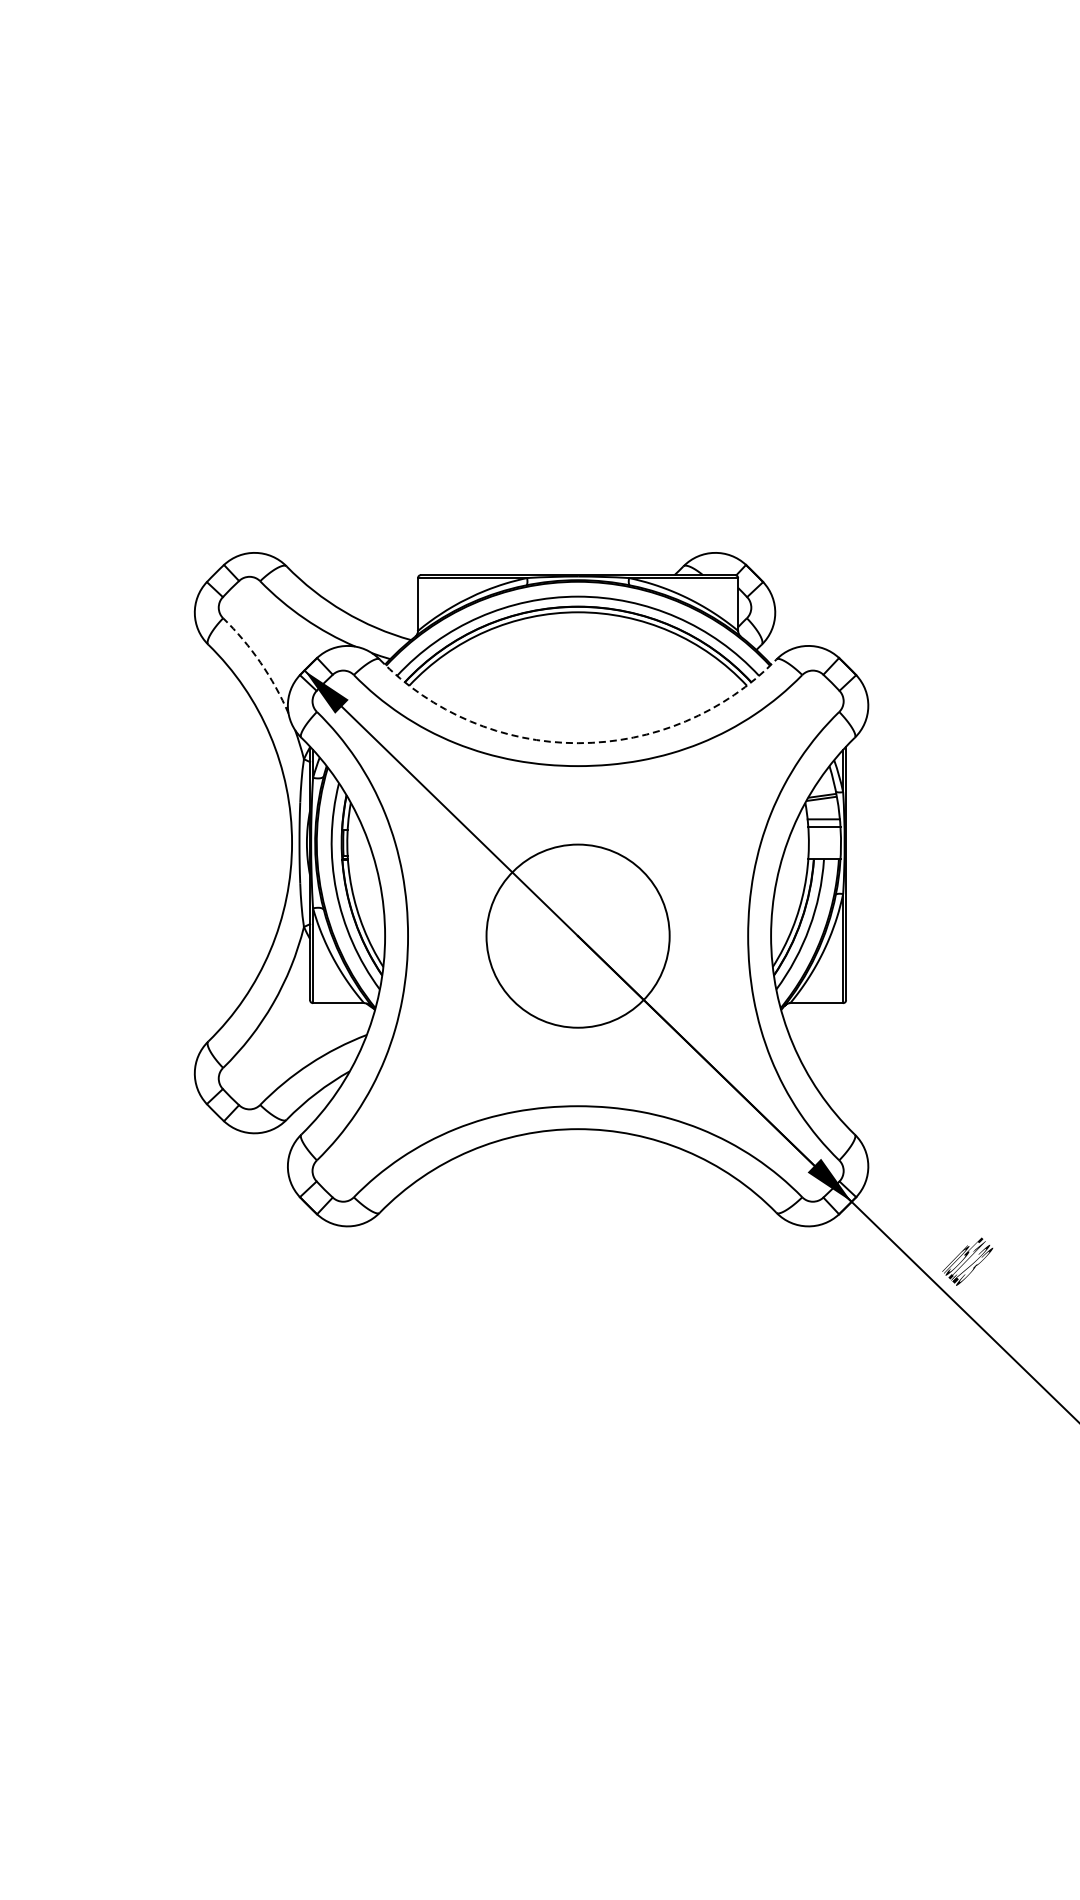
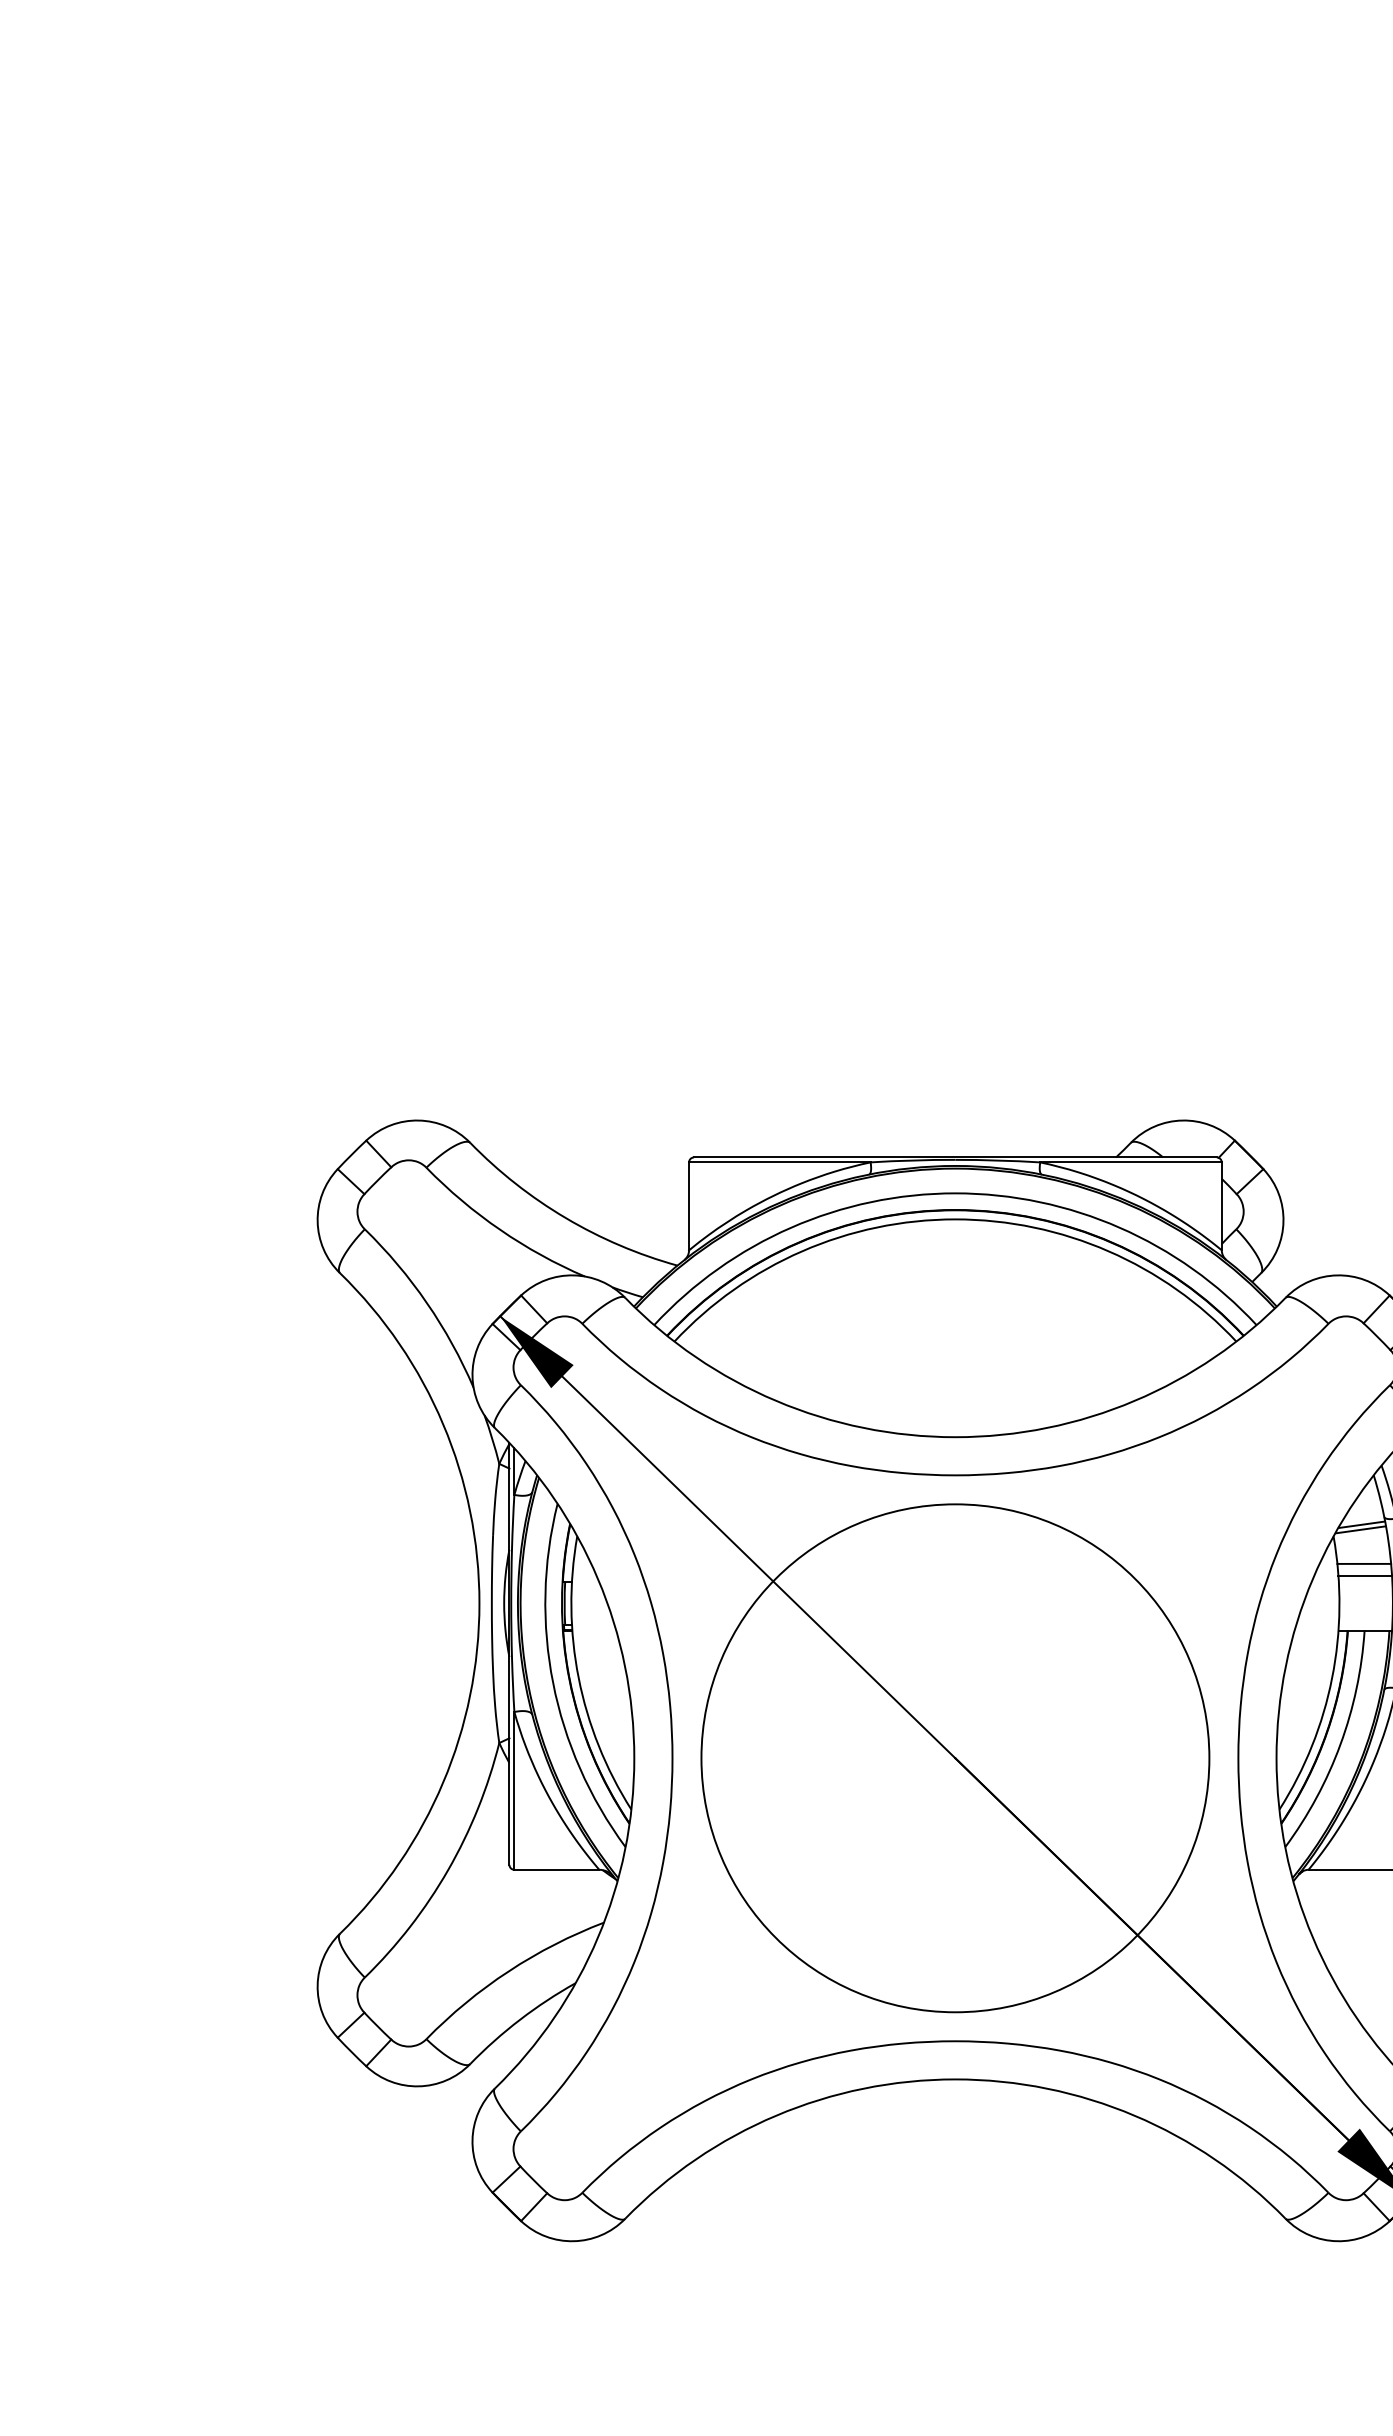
arc: (260, 662) -> (426, 1302), dashed -> solid
arc: (578, 743) -> (956, 1437), dashed -> solid
circle: (577, 935) -> (954, 1757), size x1.67

